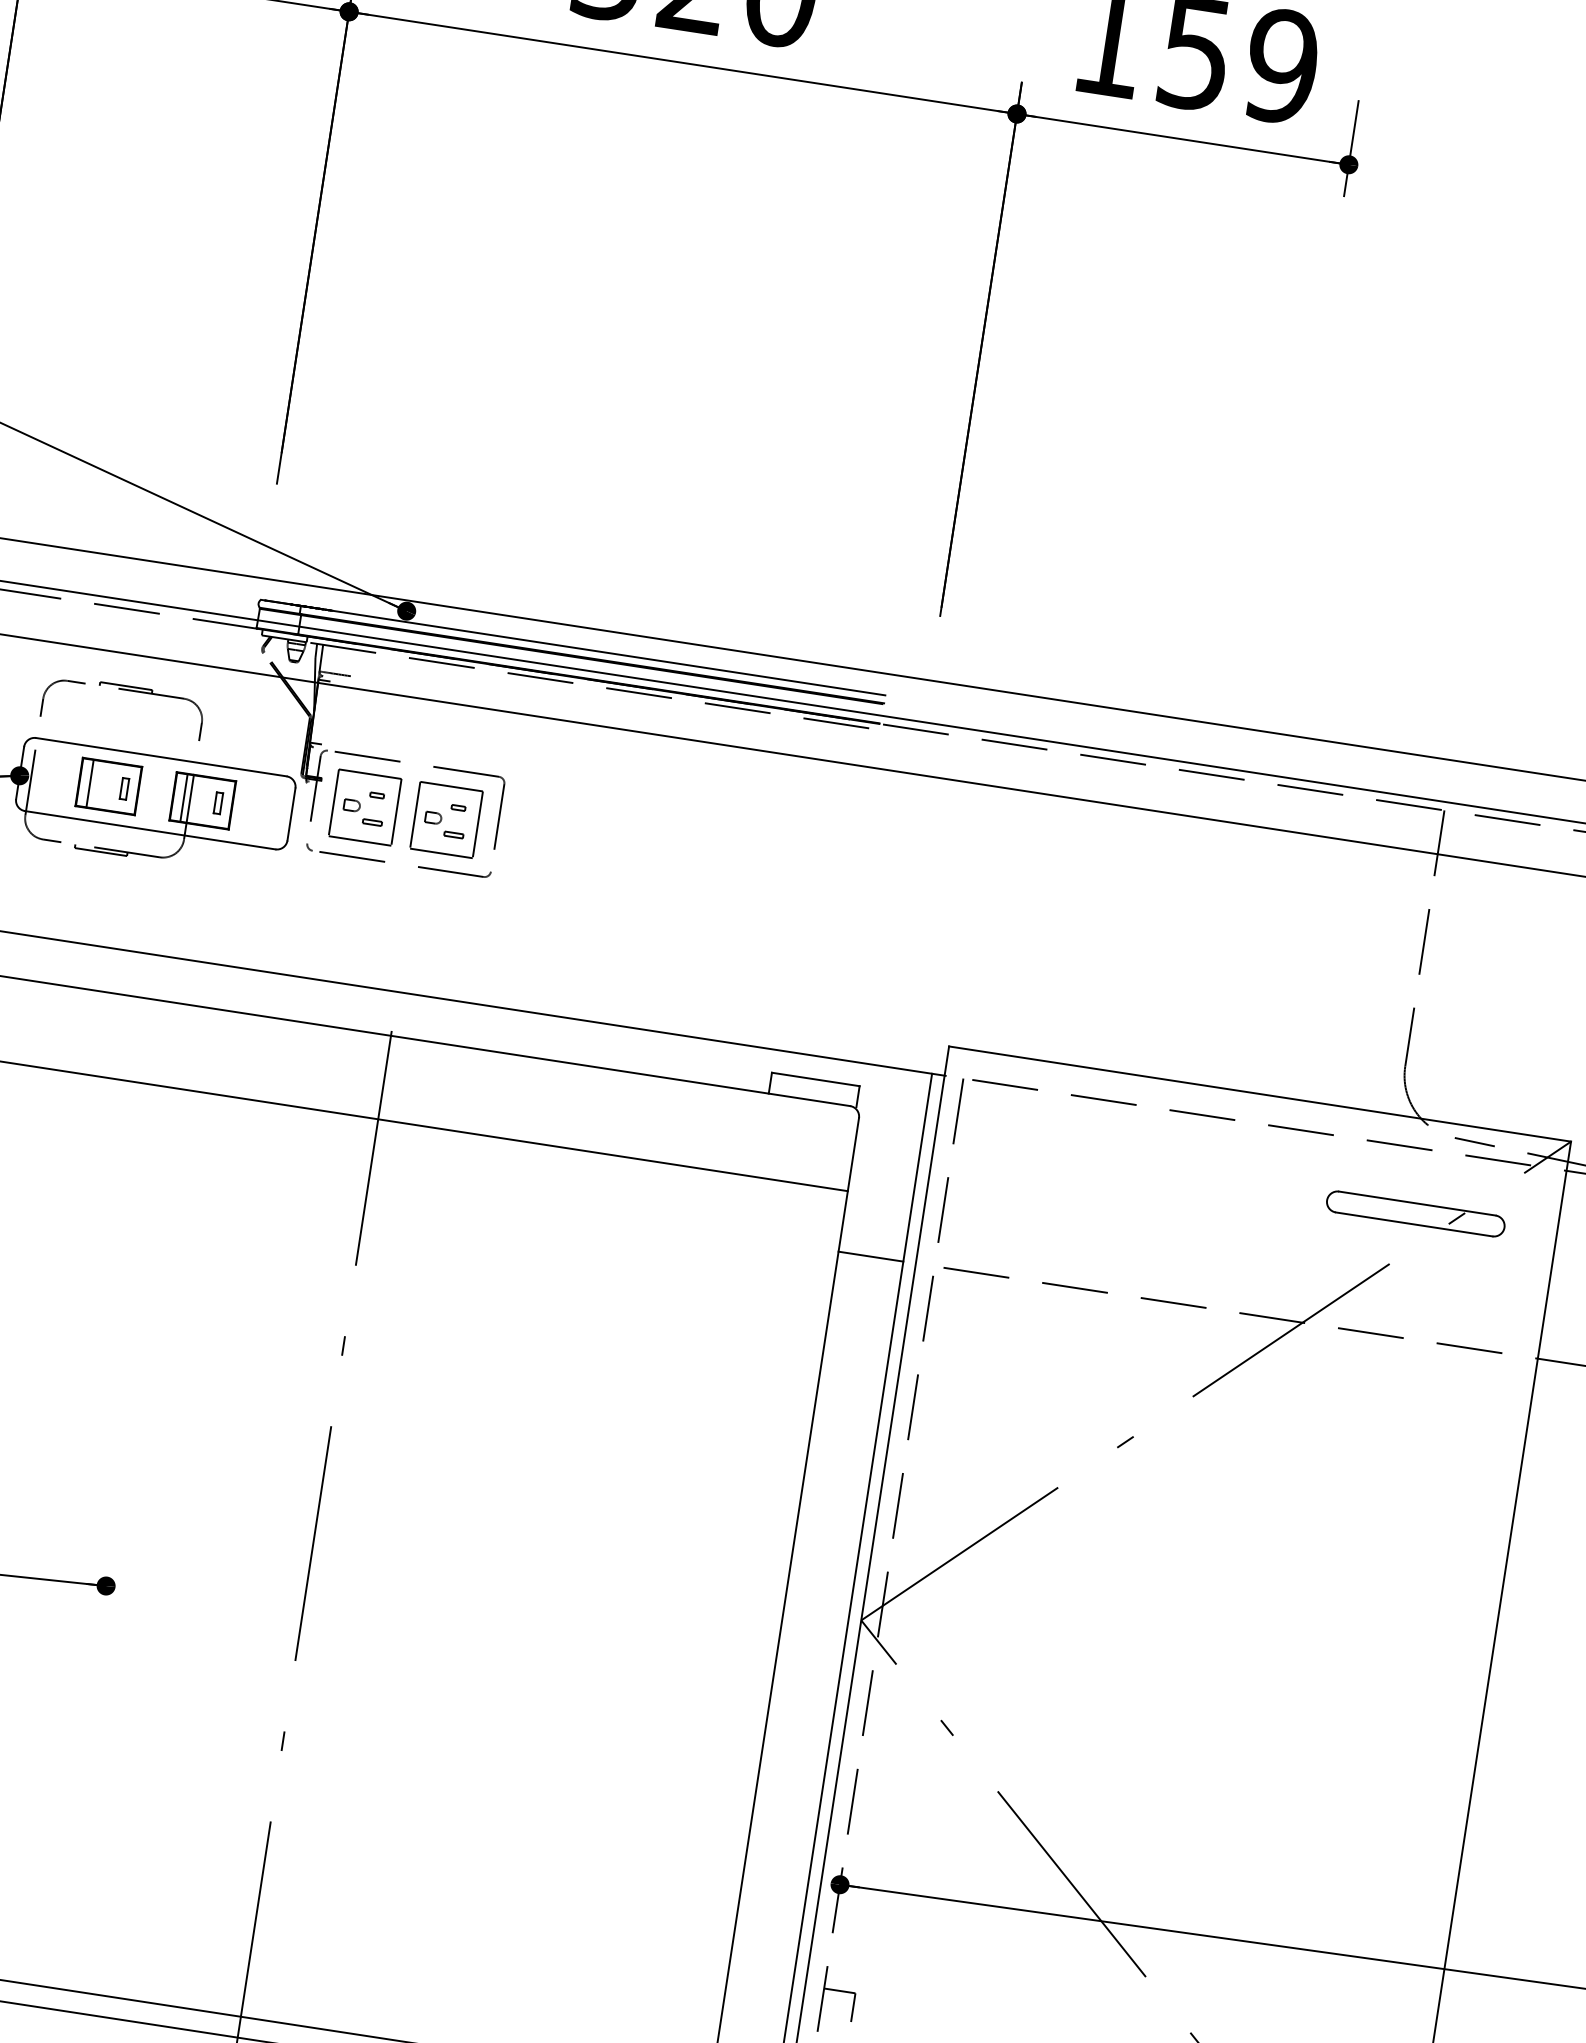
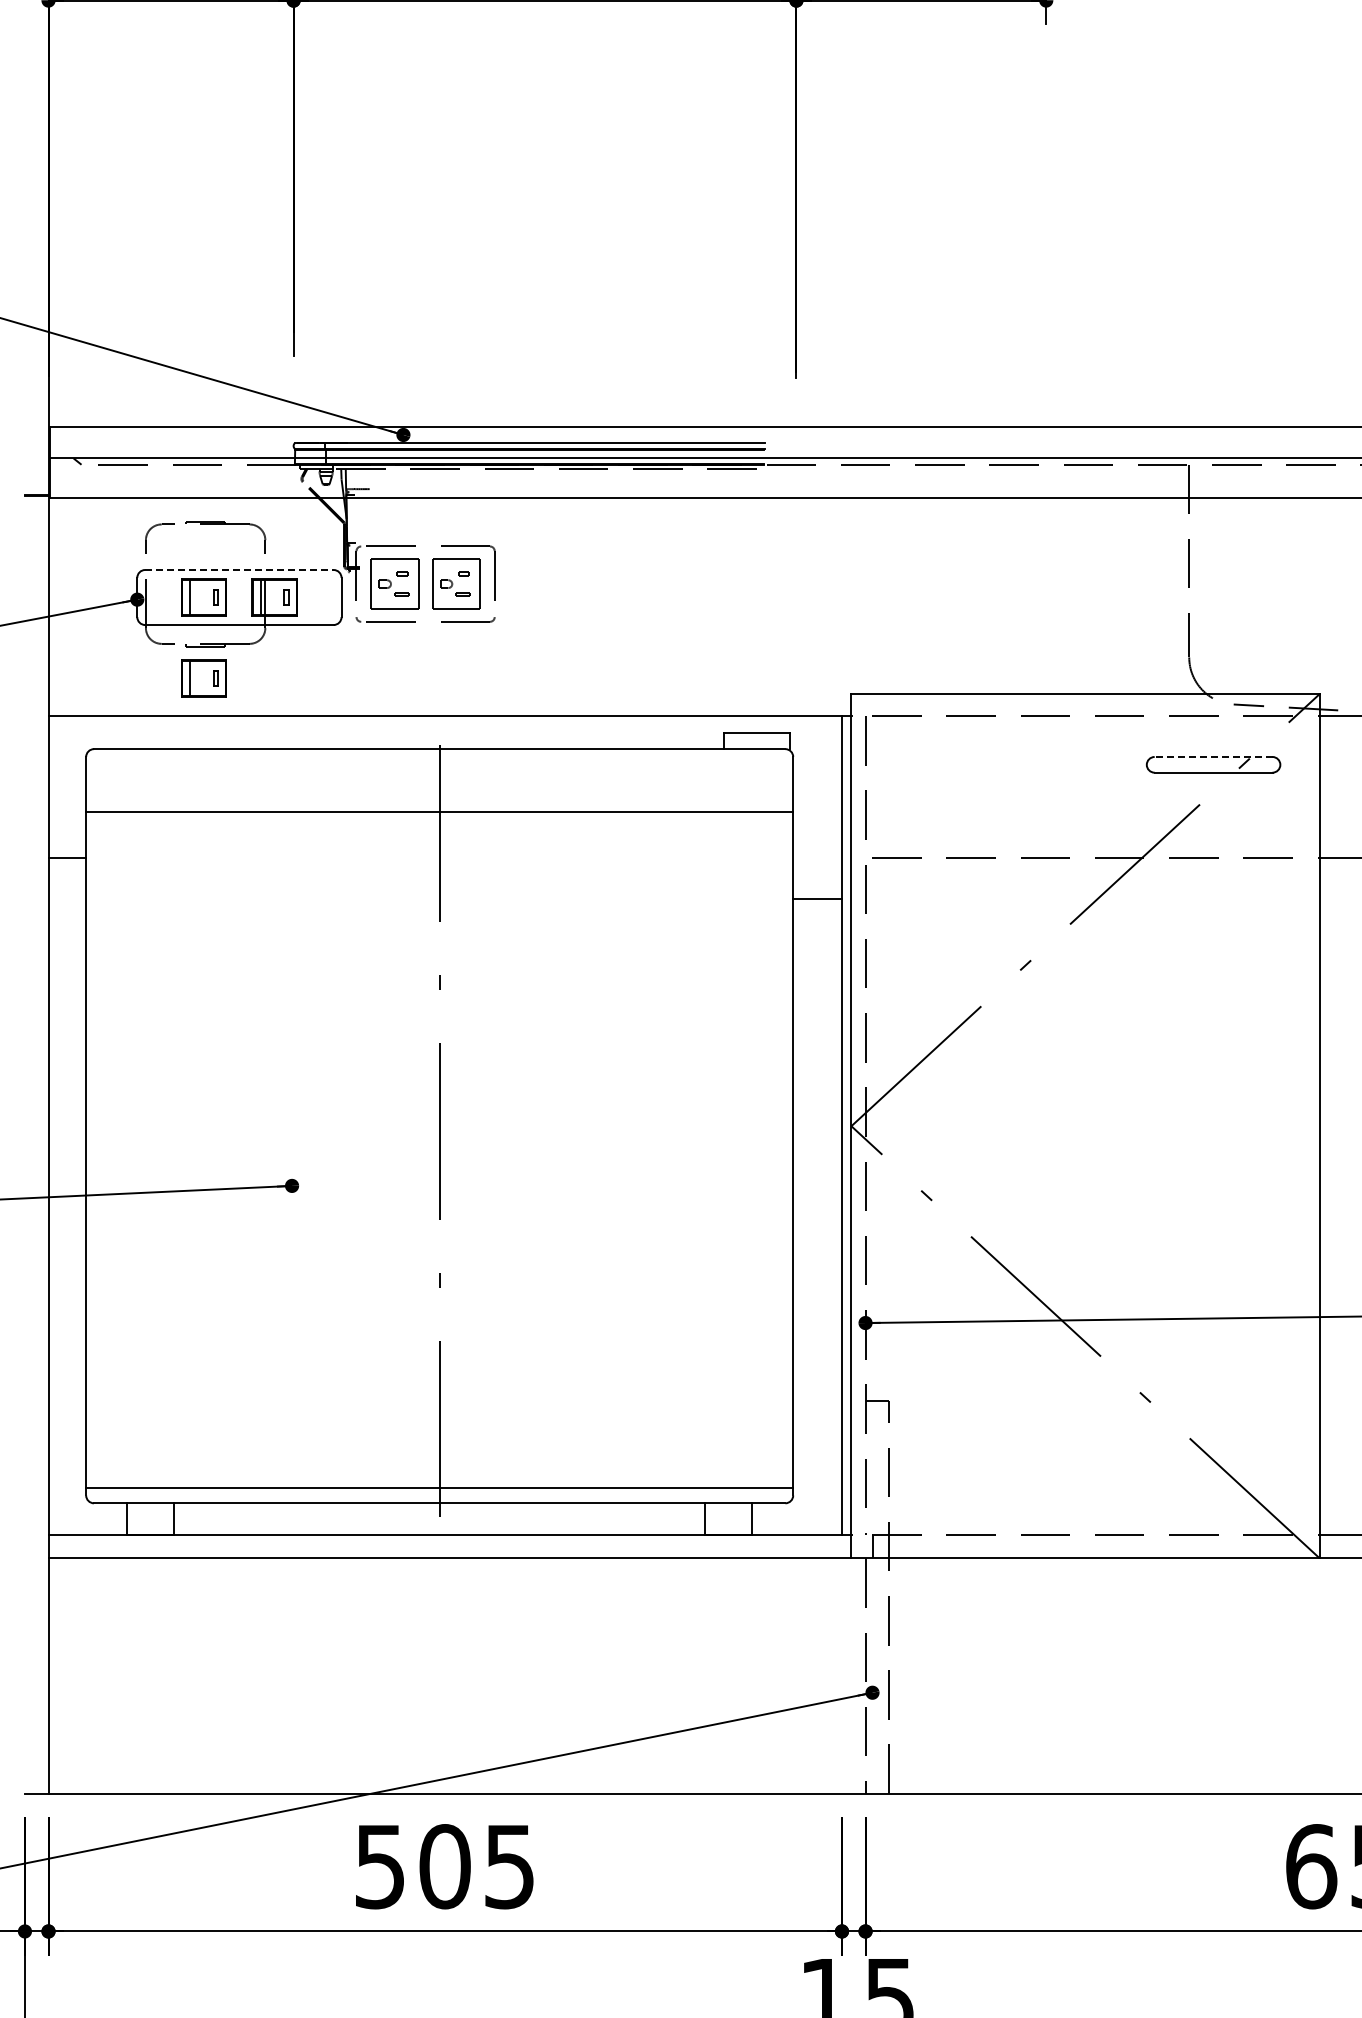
line: (161, 757) -> (239, 570), solid -> dashed
part: (91, 893) -> (203, 678), added
line: (1417, 1202) -> (1213, 756), solid -> dashed
line: (870, 1256) -> (817, 898), moved

